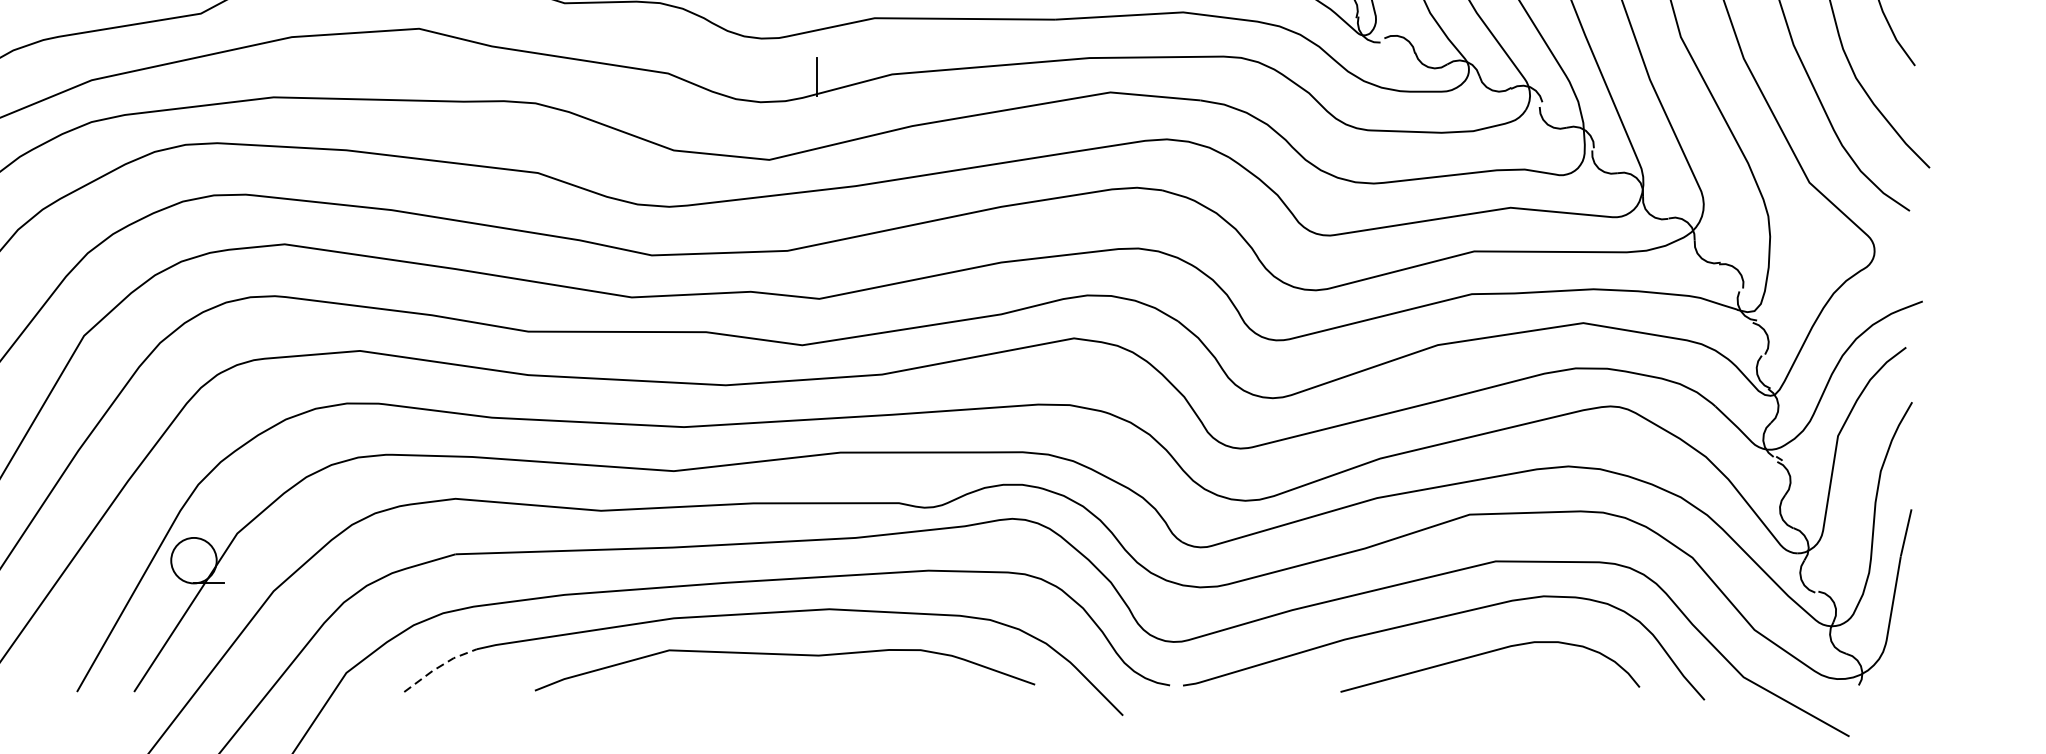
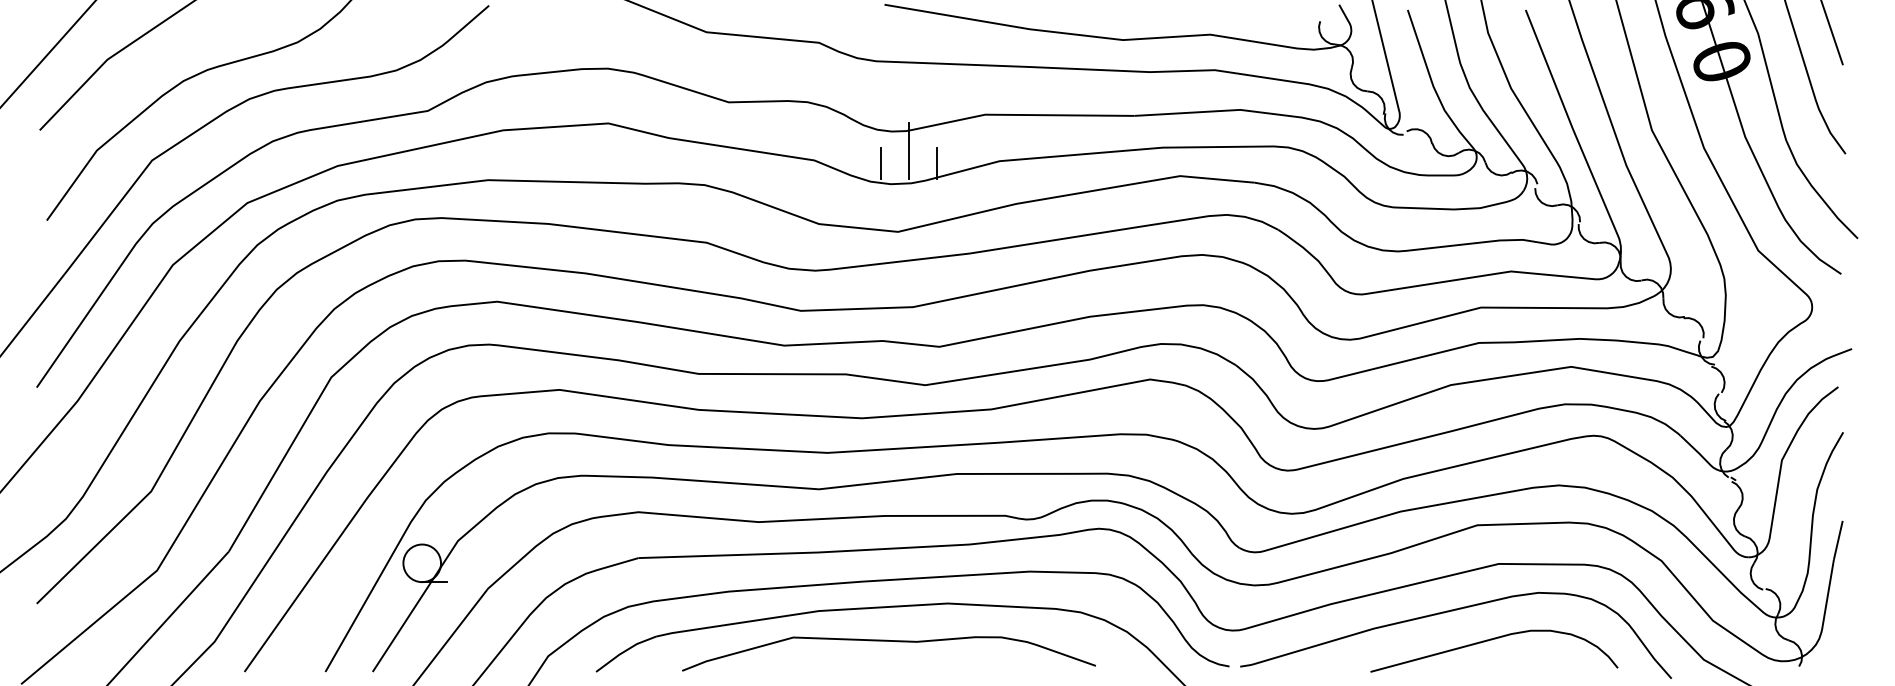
line: (781, 61) -> (908, 150), added
line: (748, 77) -> (880, 163), added
curve: (784, 655) -> (888, 641), moved
line: (438, 667) -> (624, 651), dashed -> solid

